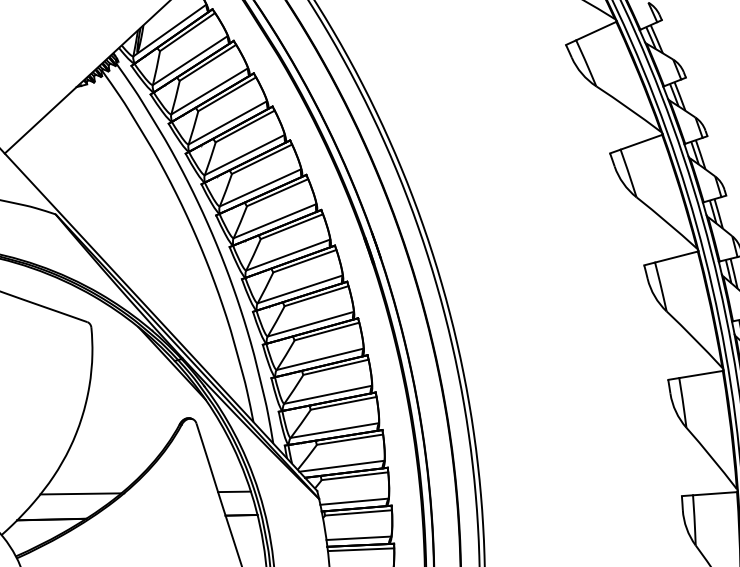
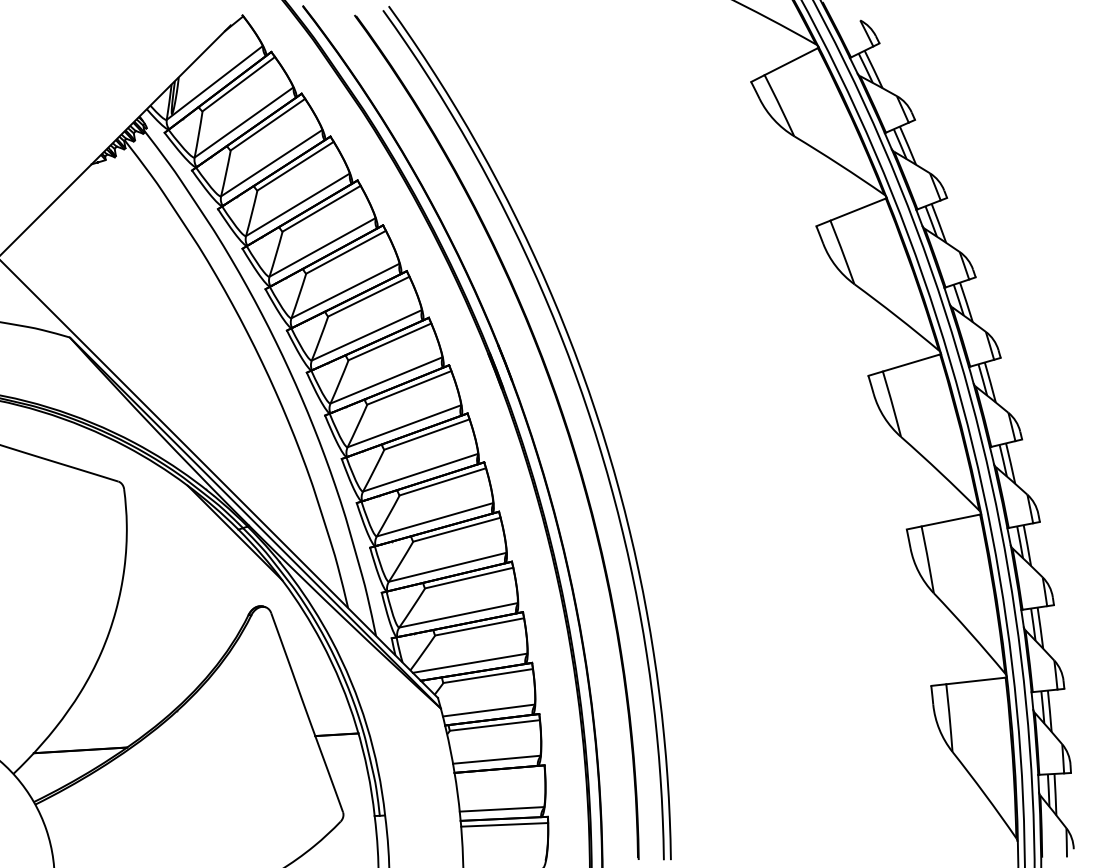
line: (234, 491) -> (325, 703), removed
line: (80, 494) -> (118, 714), removed
line: (360, 549) -> (499, 774), removed

